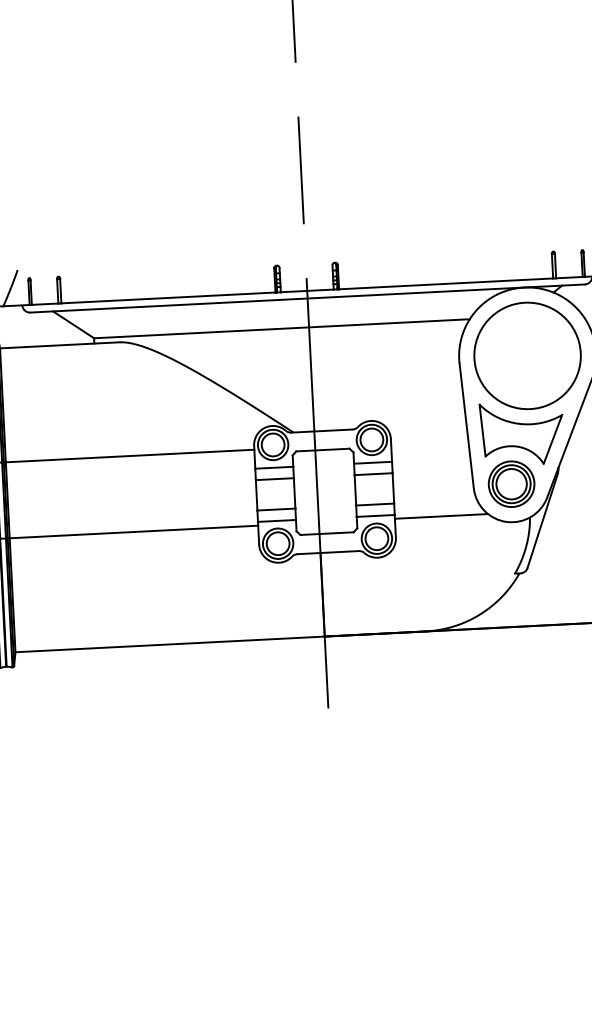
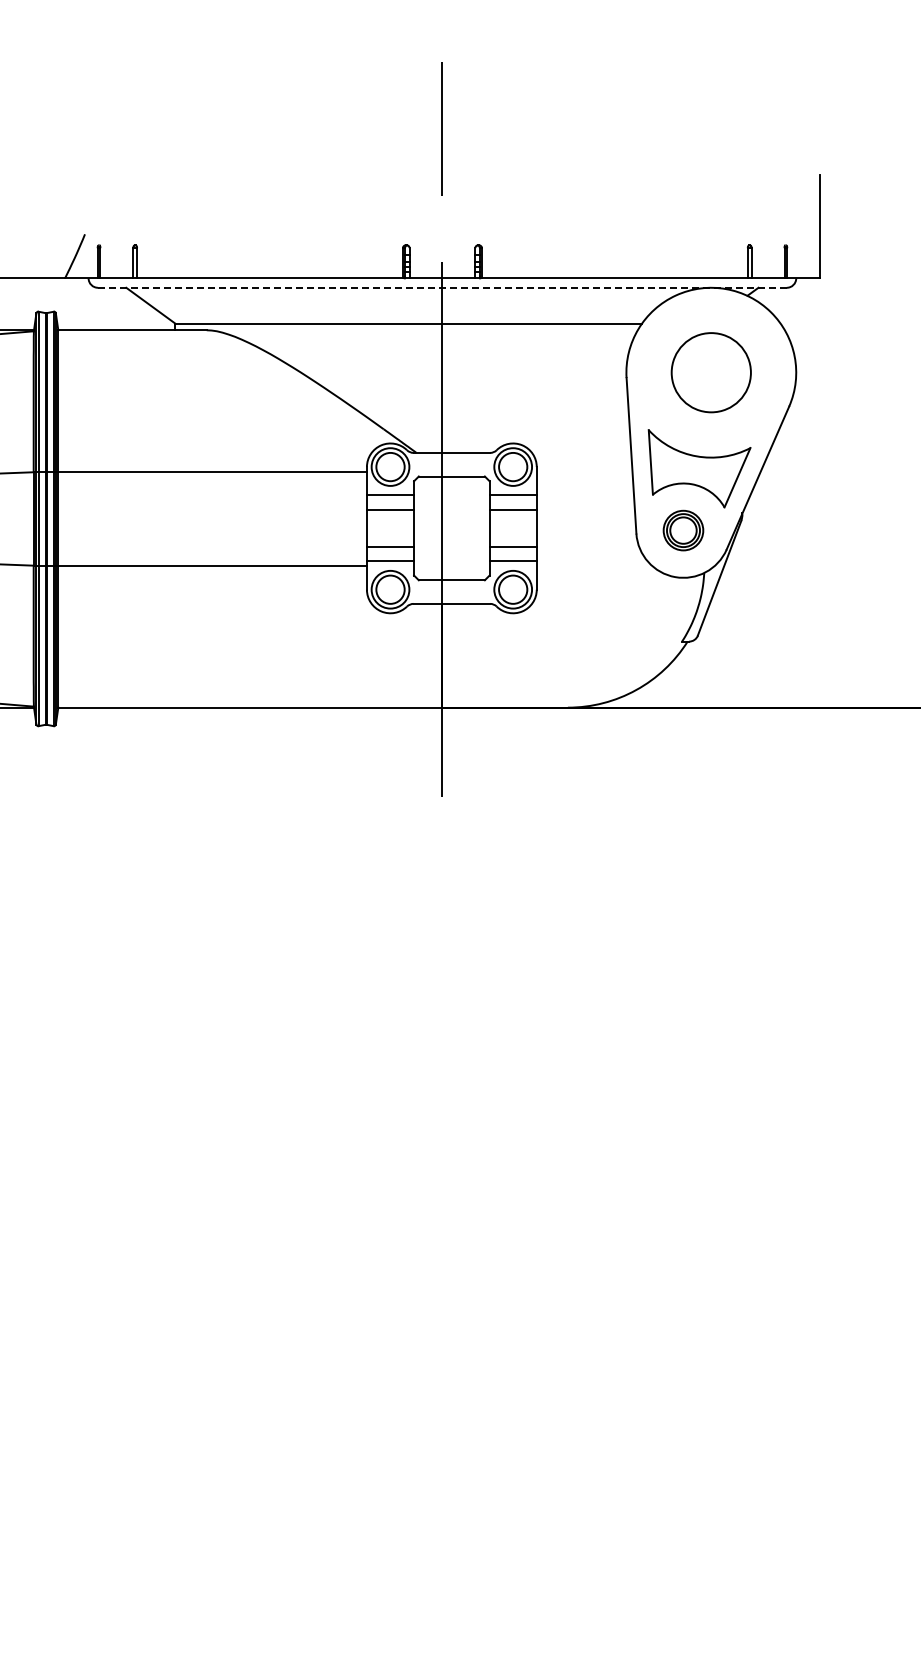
line: (306, 298) -> (441, 287), solid -> dashed
circle: (527, 355) -> (711, 372), size x0.6
part: (511, 484) -> (683, 530), size x0.7
line: (441, 516) -> (594, 566), removed

